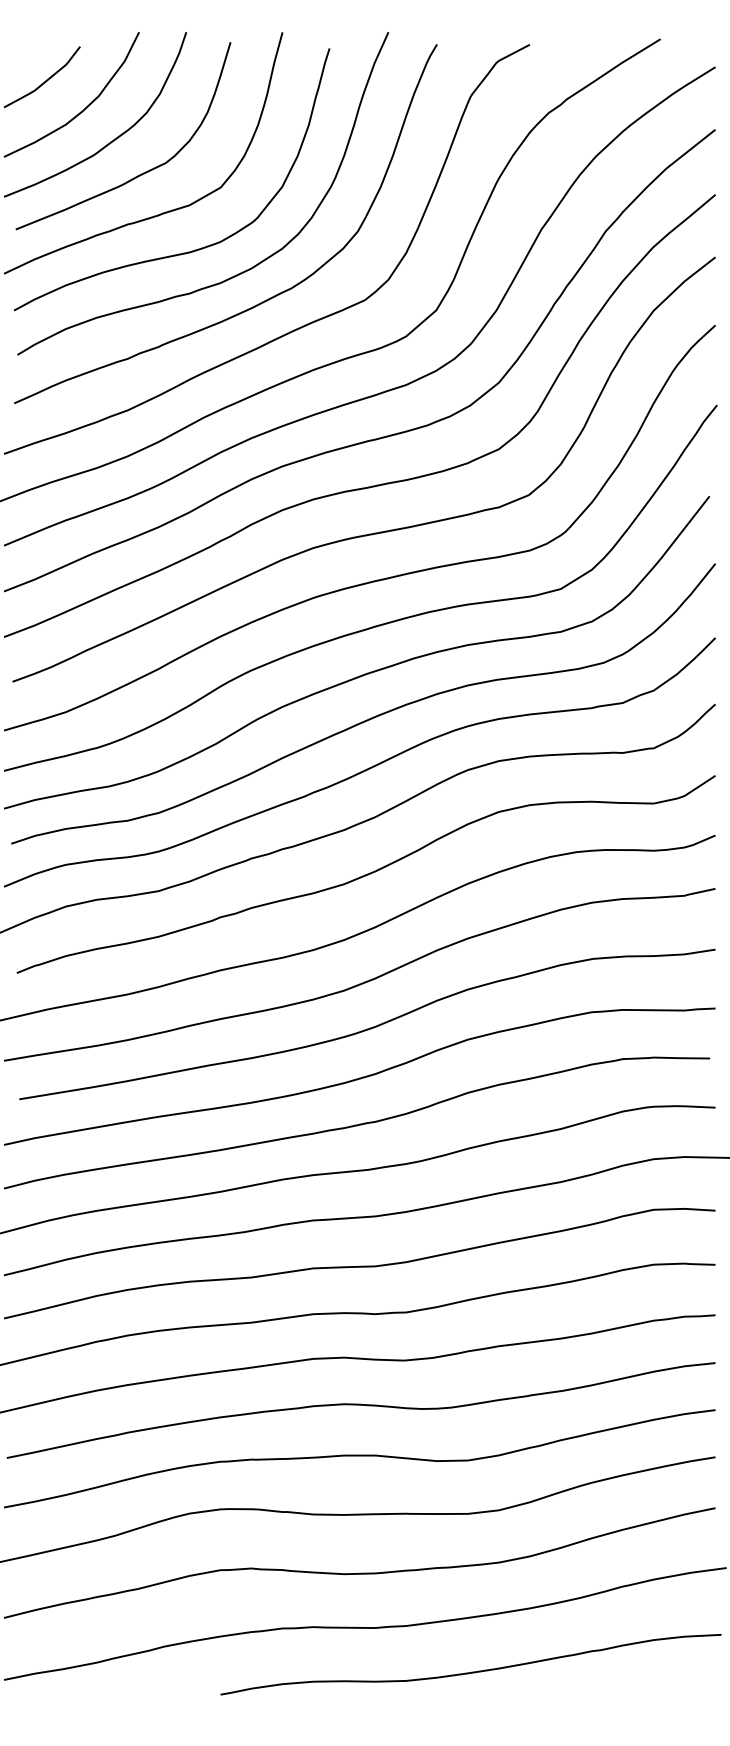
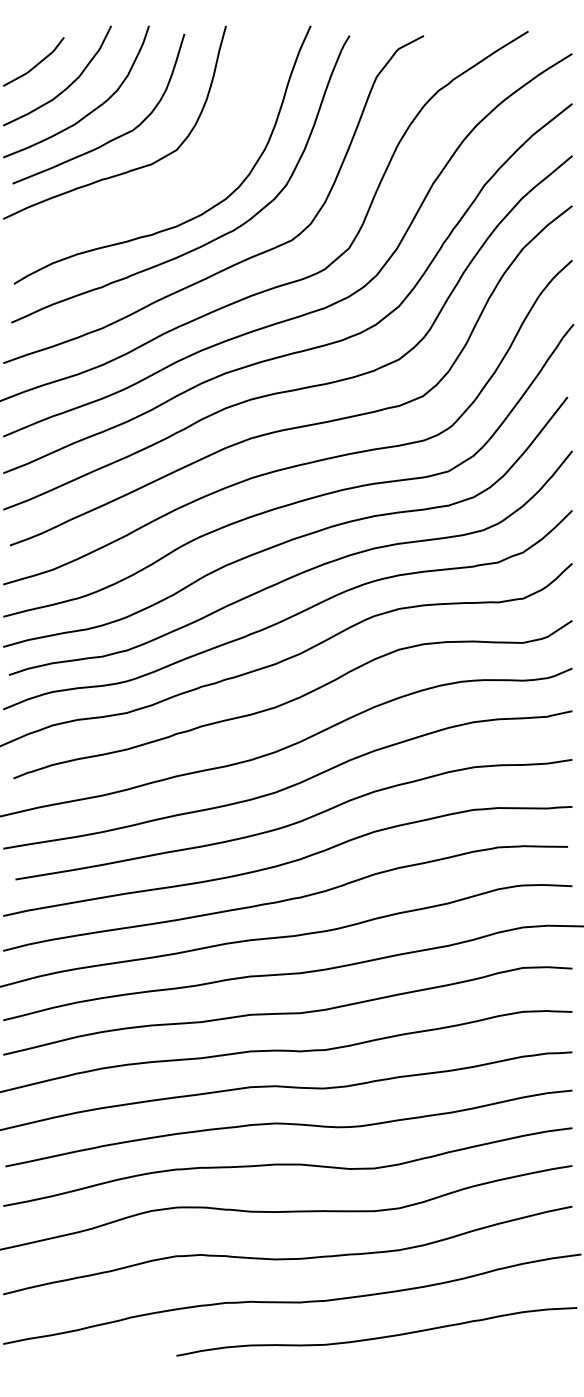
curve: (194, 249) -> (155, 199), removed

